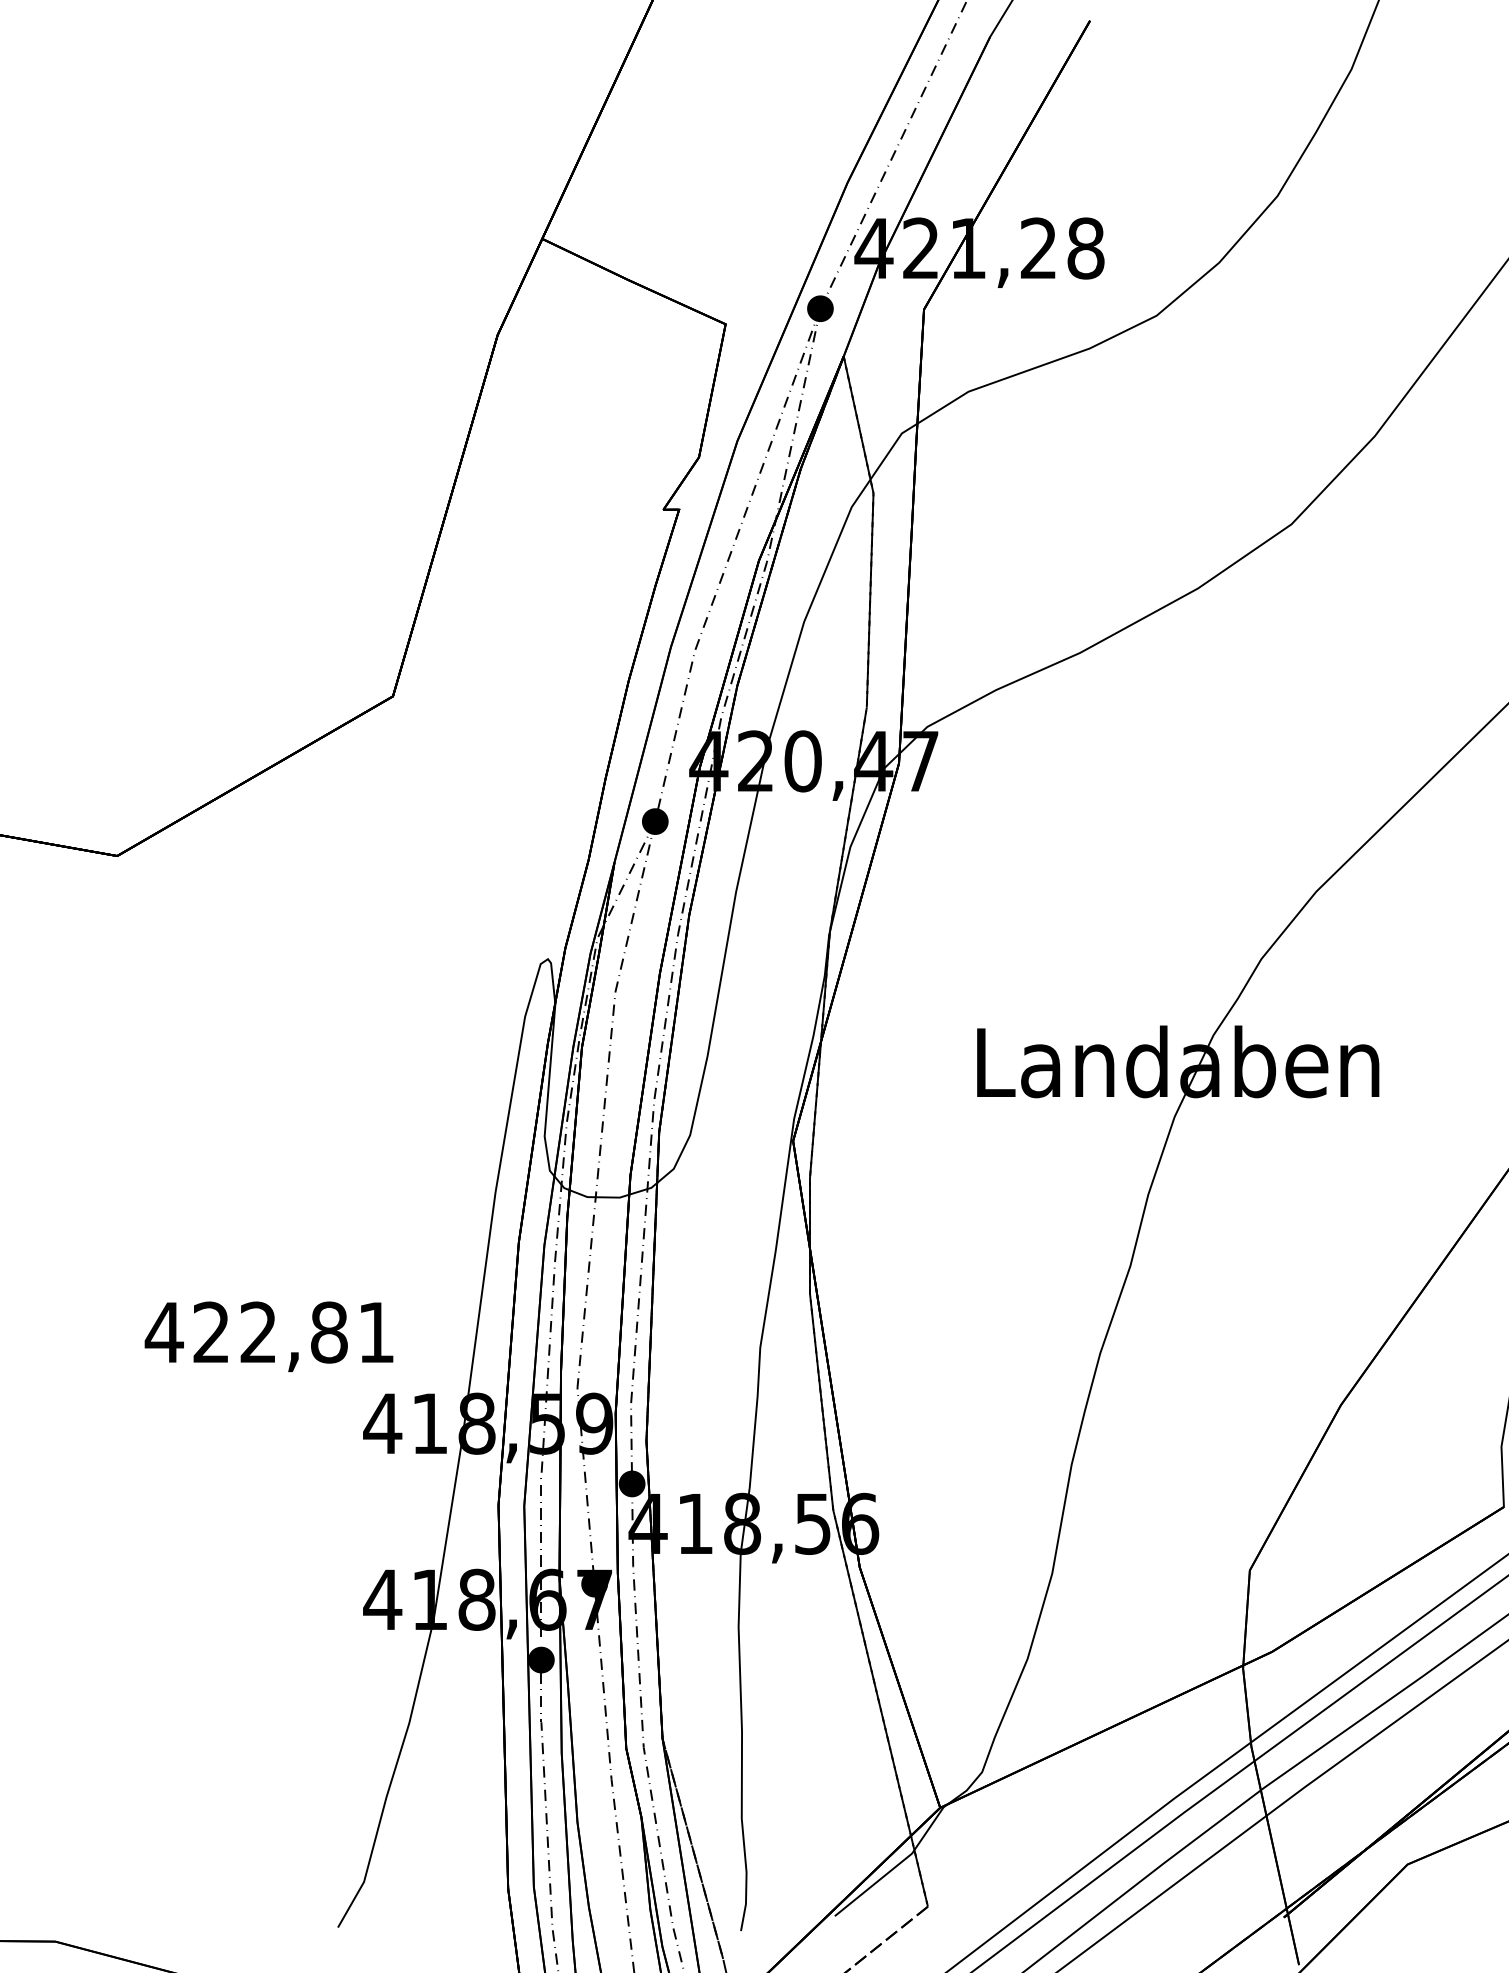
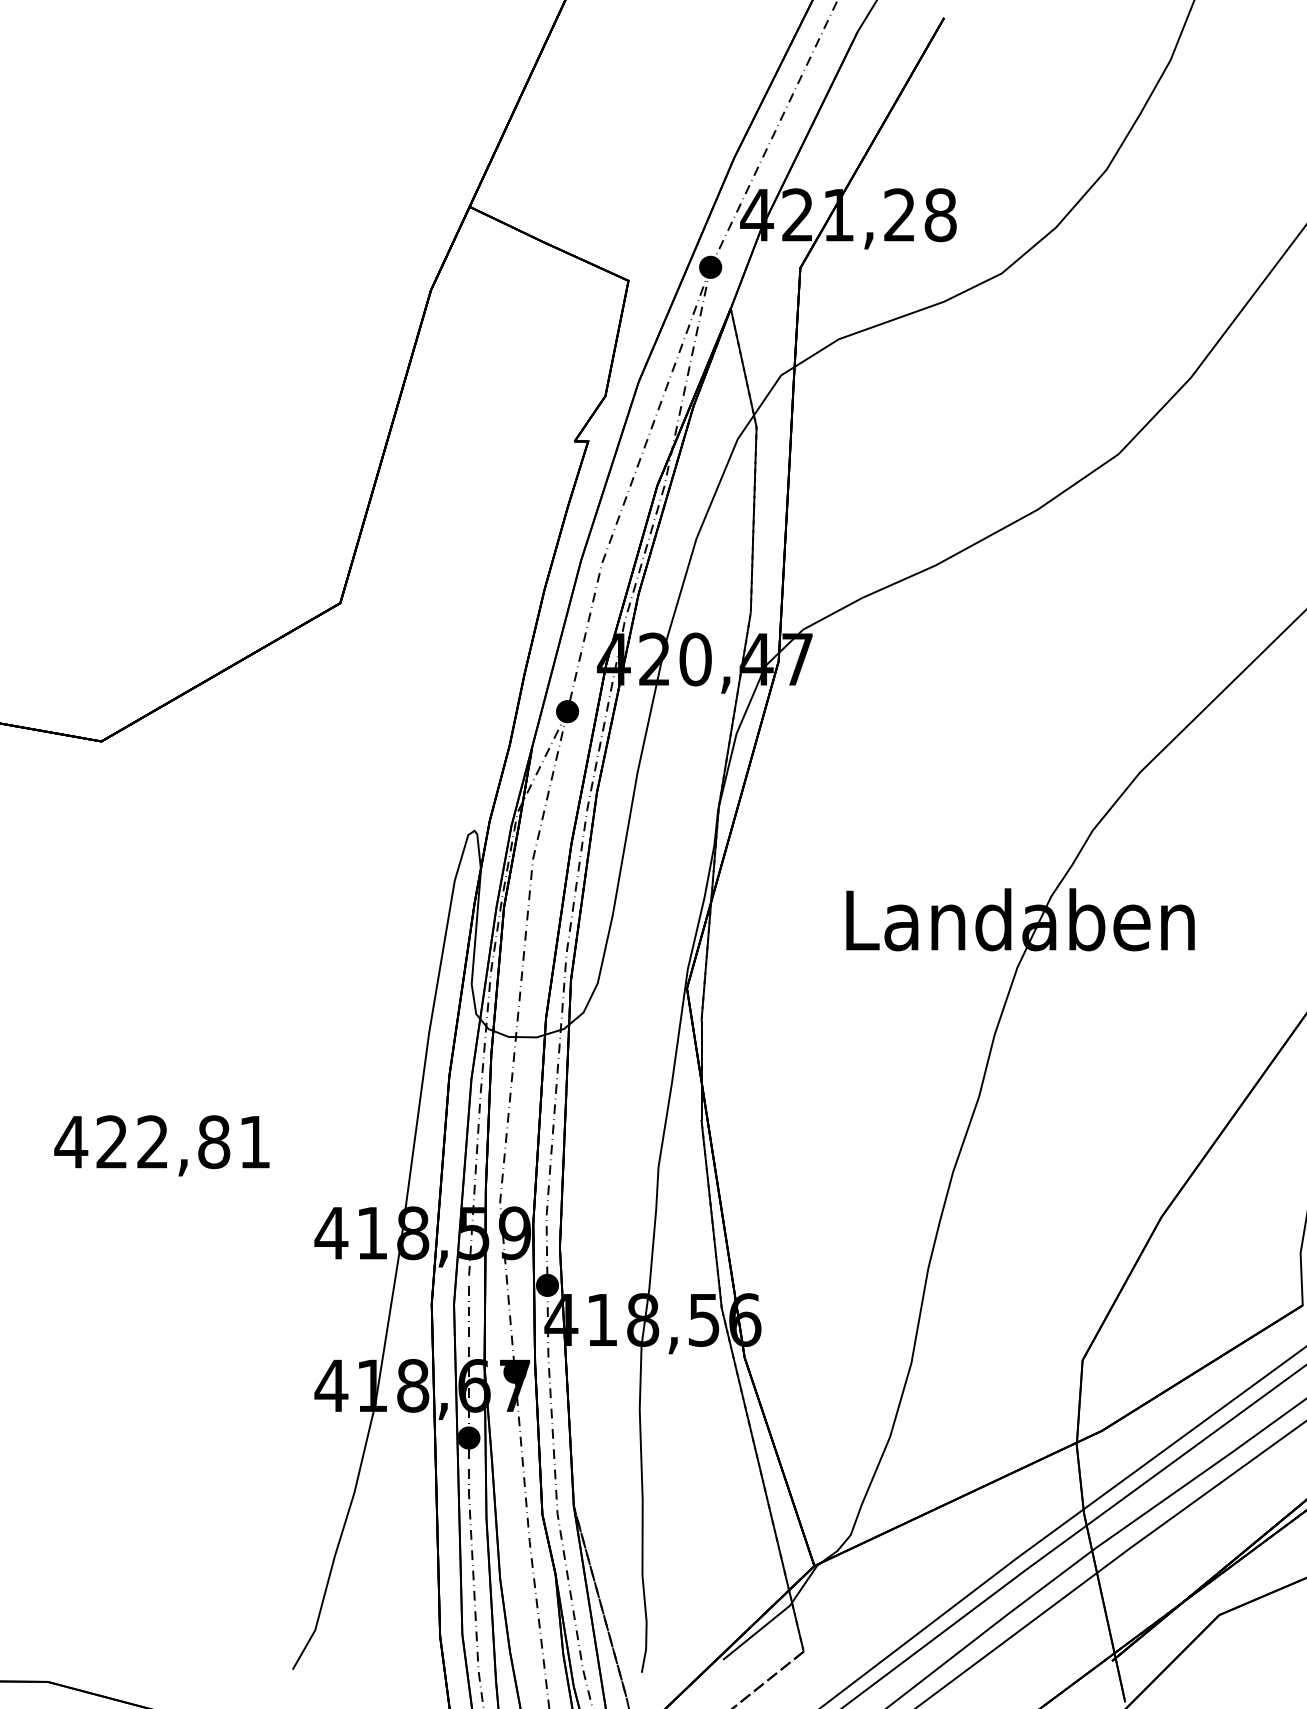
text: (268, 1336) -> (161, 1145), moved

